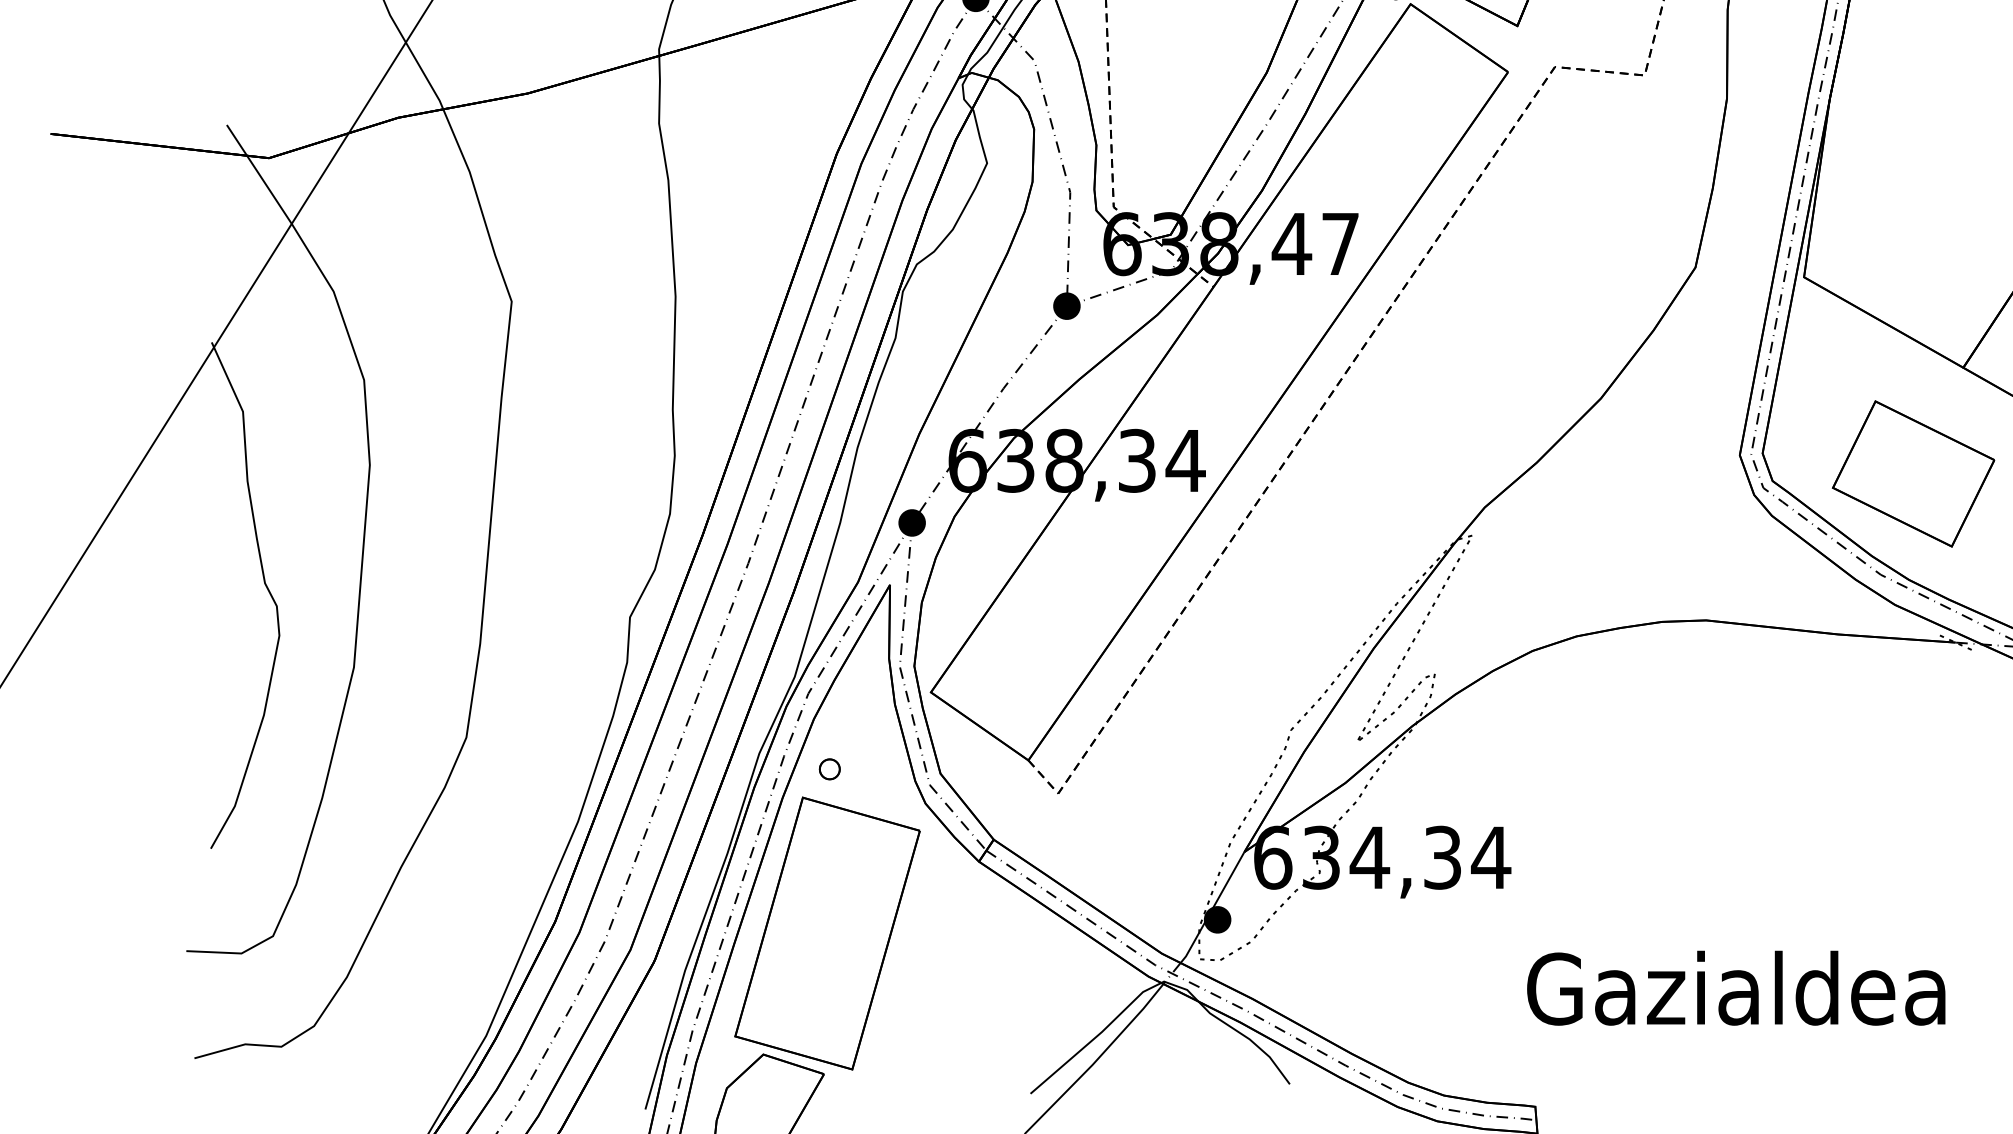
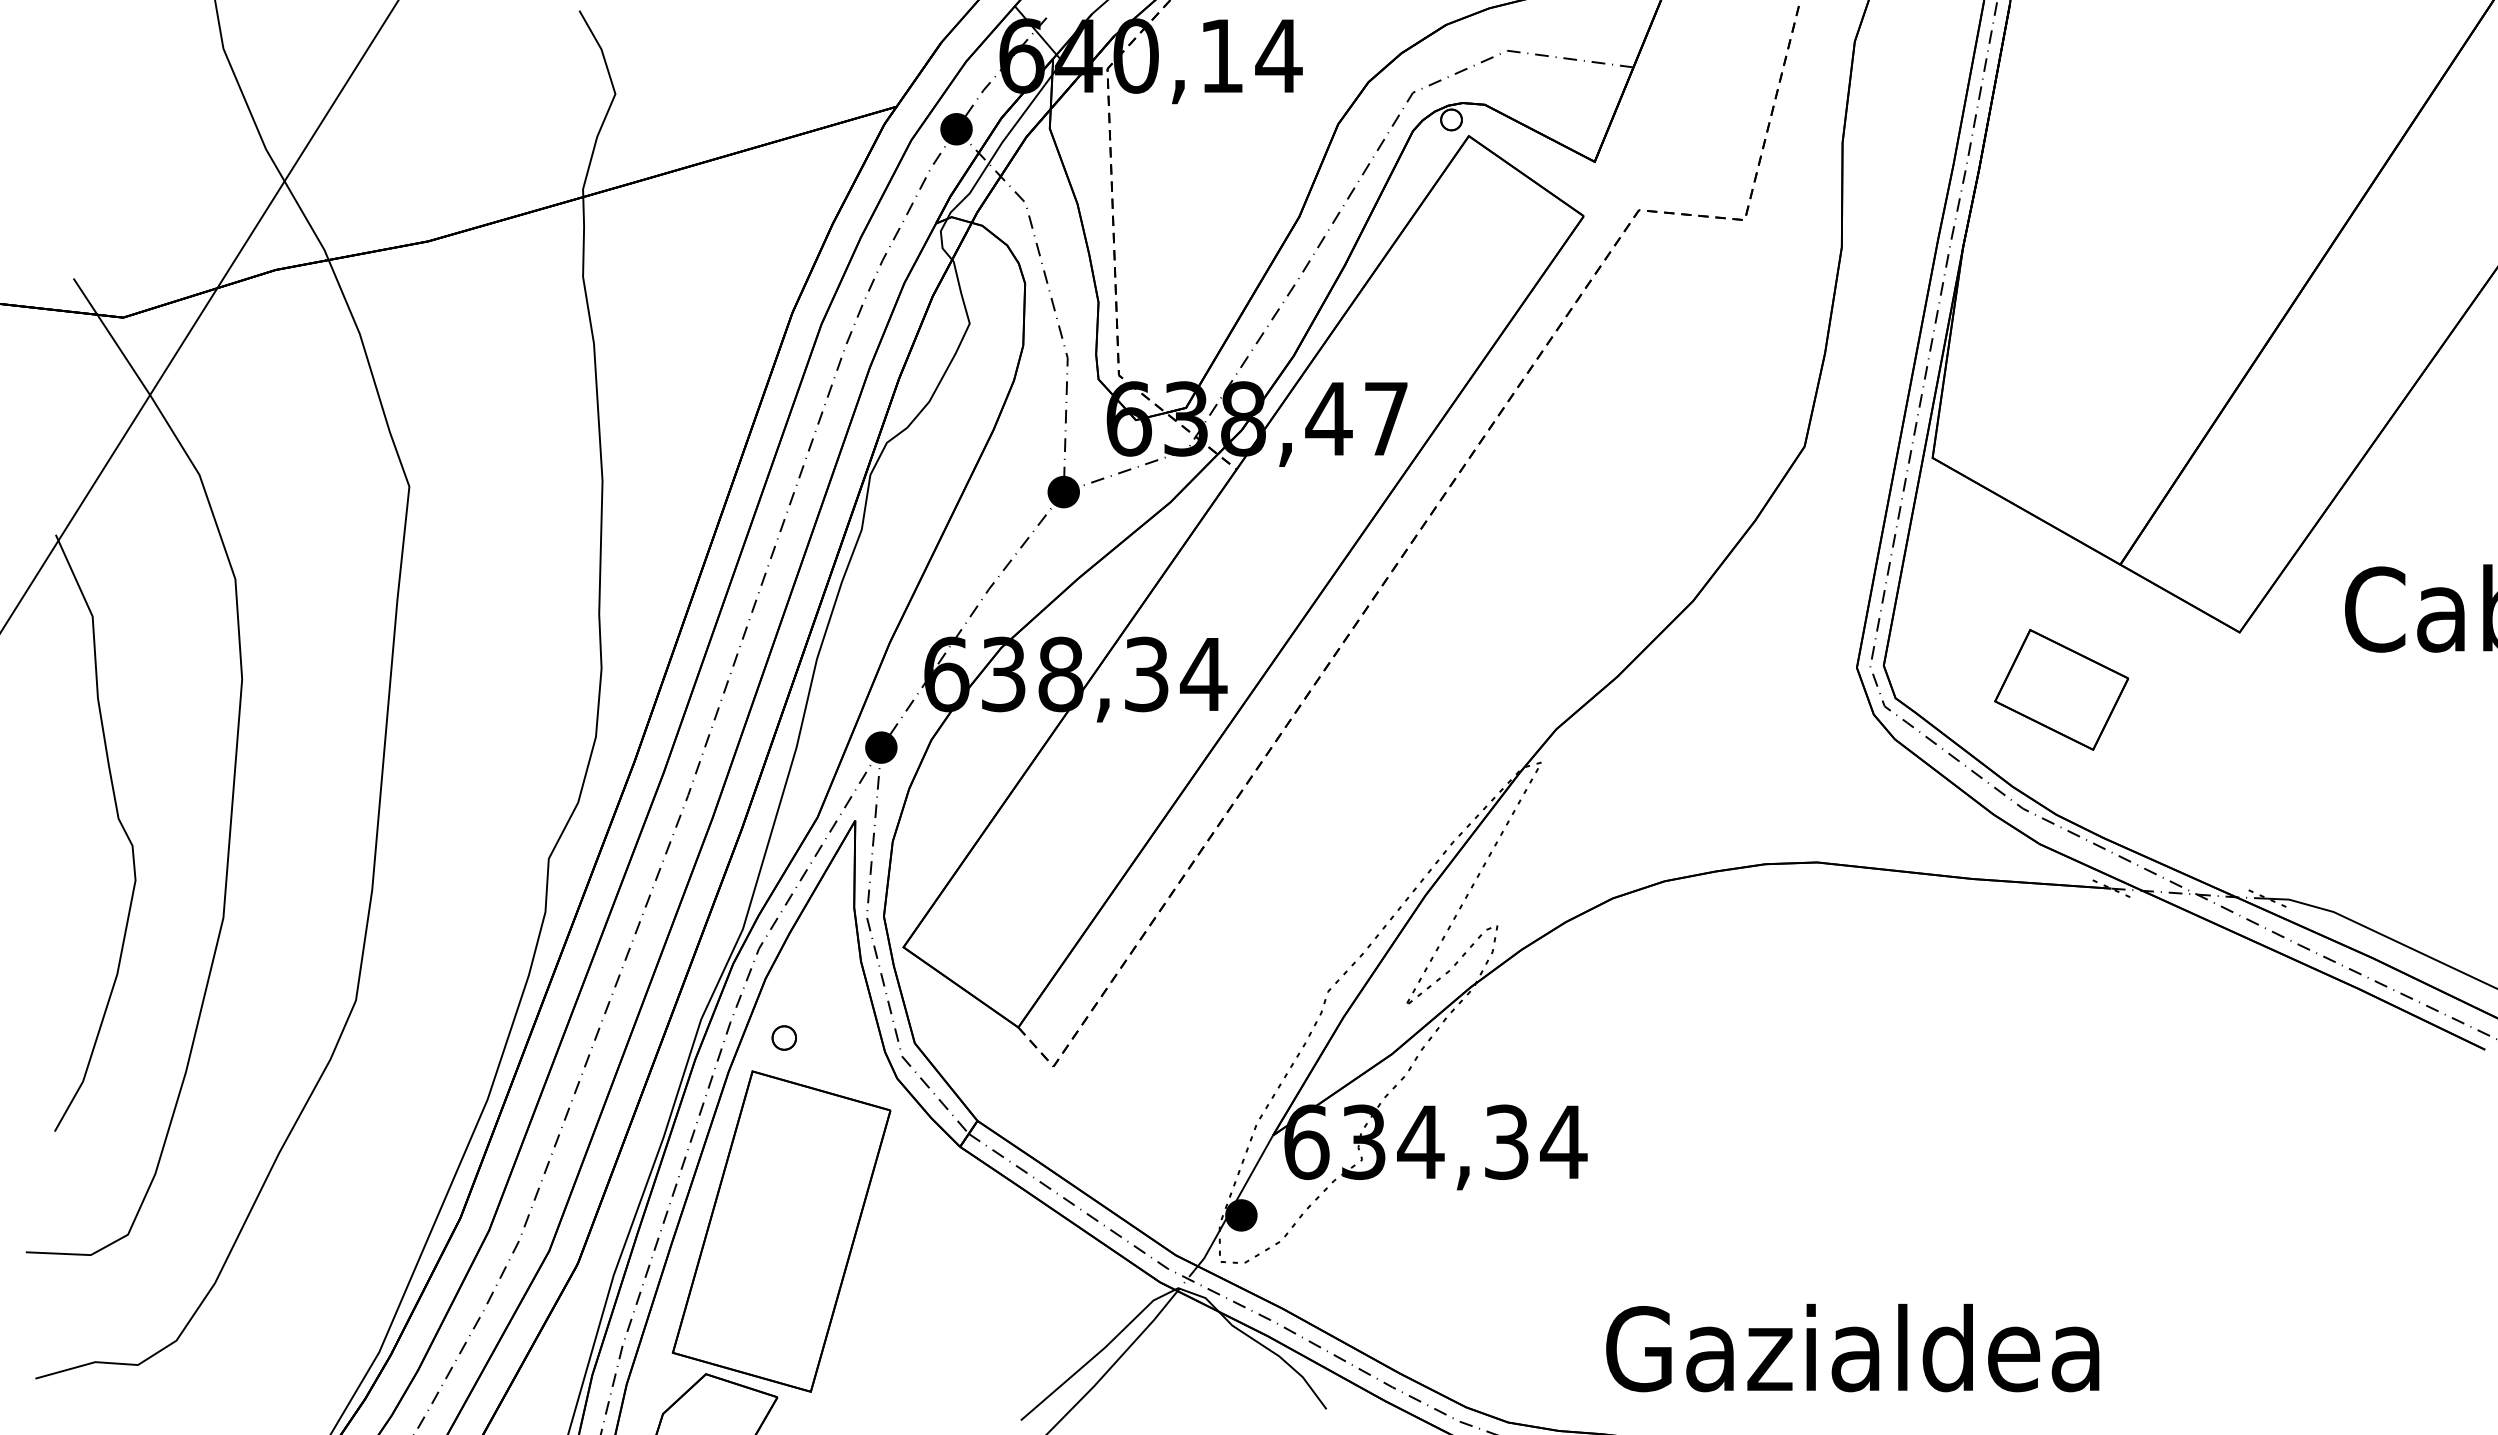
part: (1913, 473) -> (2061, 689), size x0.7
text: (1736, 988) -> (1852, 1348), moved

